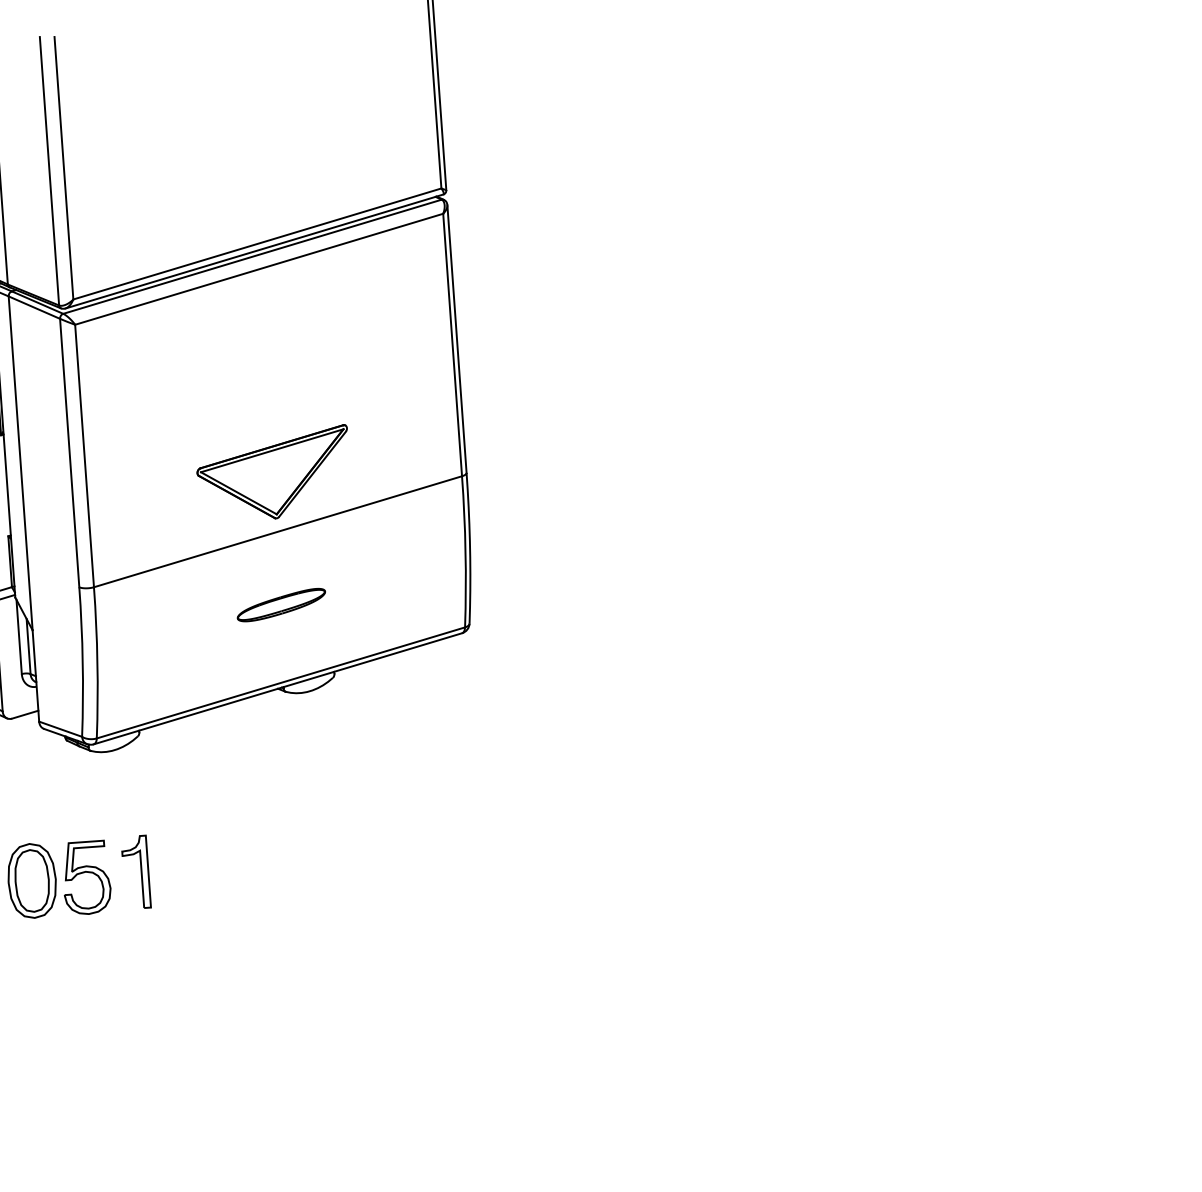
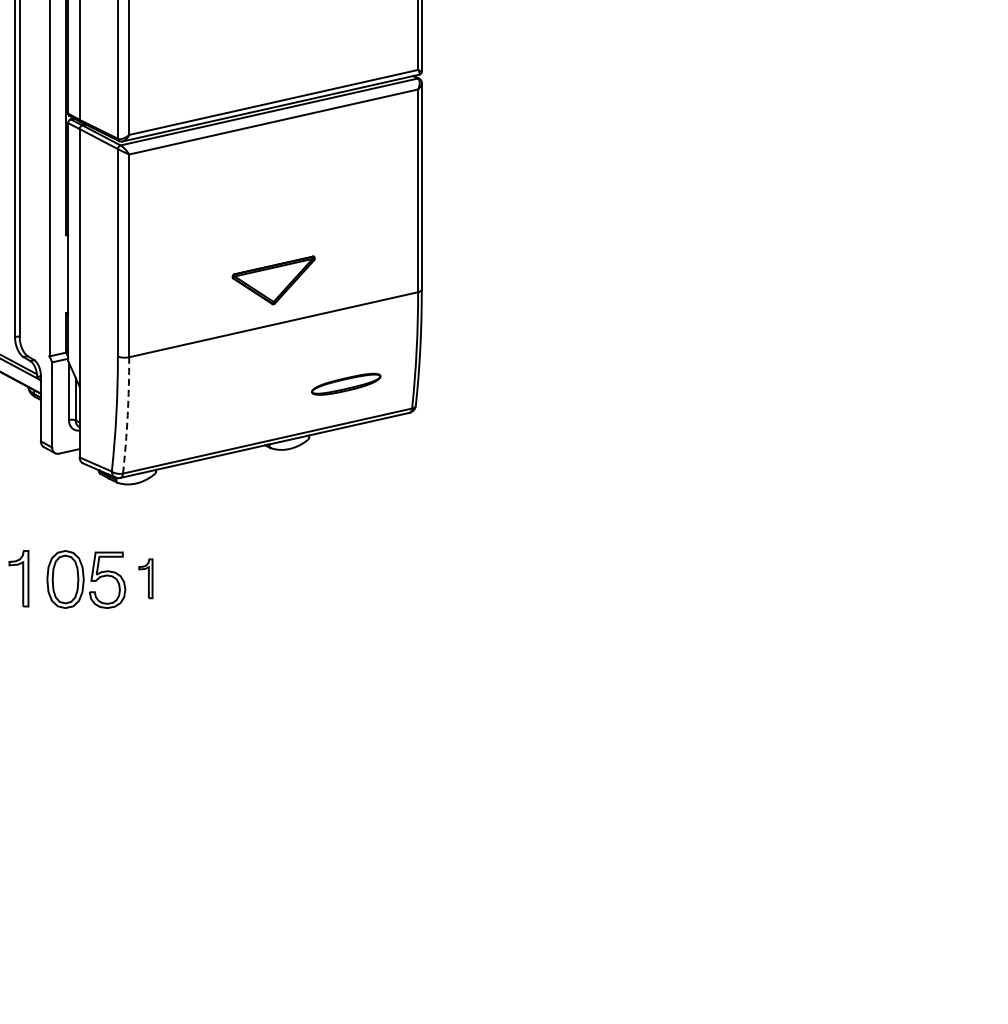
part: (273, 474) -> (273, 280), size x0.7
part: (281, 604) -> (346, 383), moved
arc: (97, 662) -> (127, 415), solid -> dashed
part: (135, 872) -> (145, 578), size x0.7

